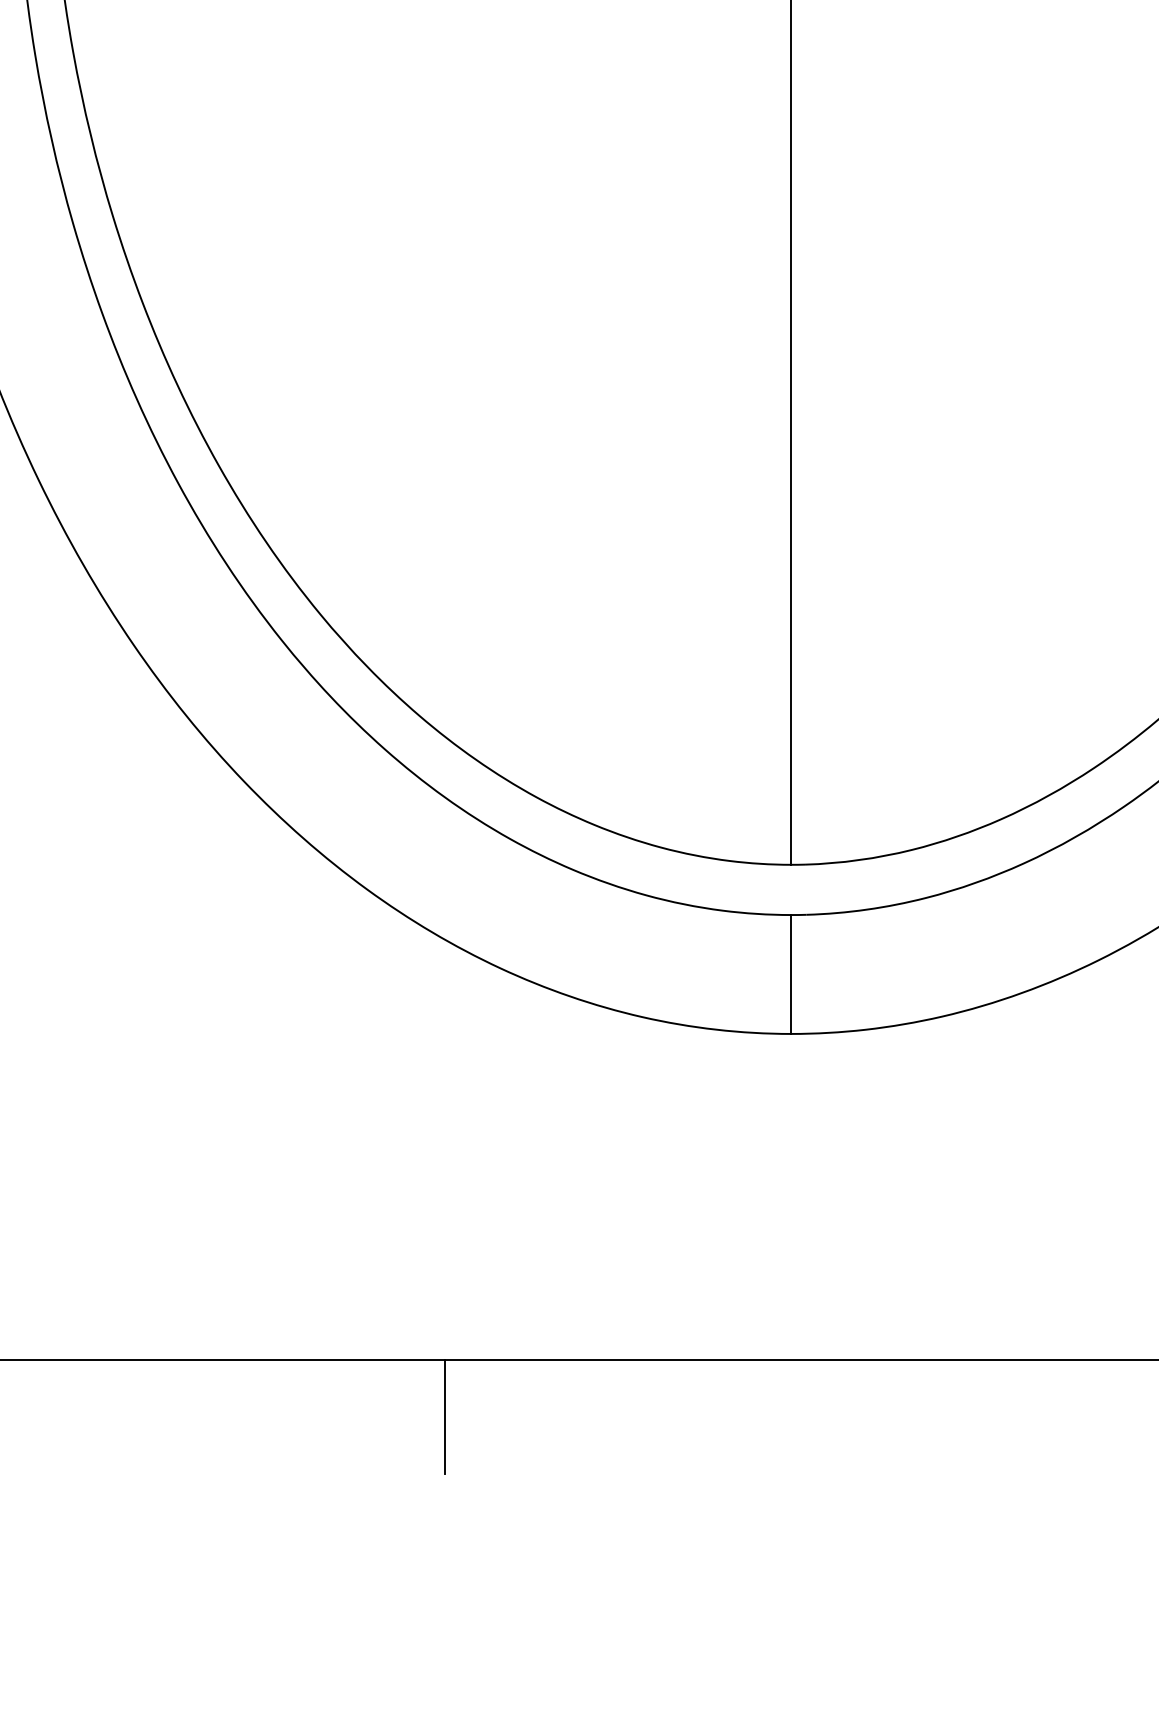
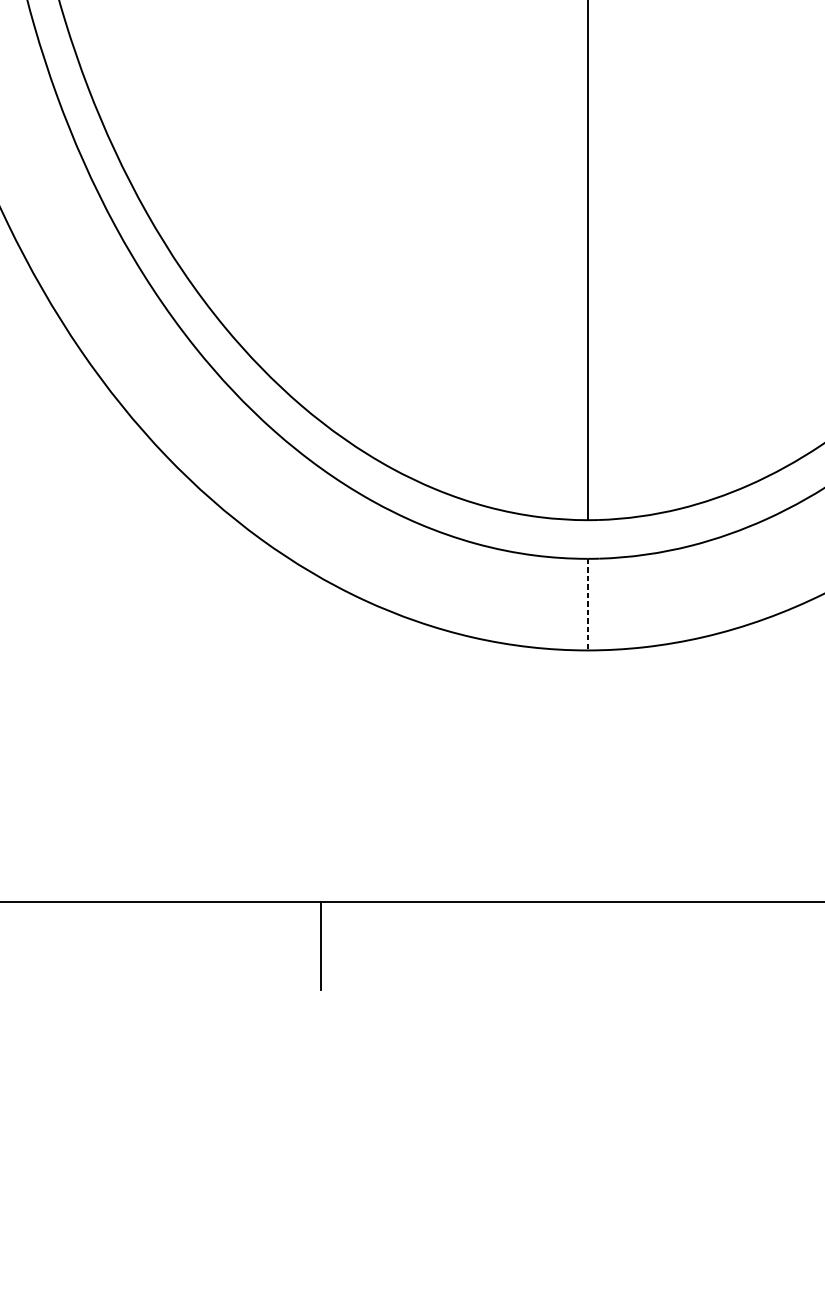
line: (791, 974) -> (587, 604), solid -> dashed

